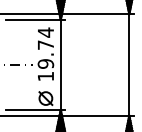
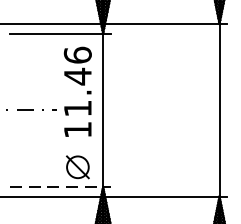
text: (45, 47) -> (77, 80), 19.74 -> 11.46
line: (35, 110) -> (60, 187), solid -> dashed

